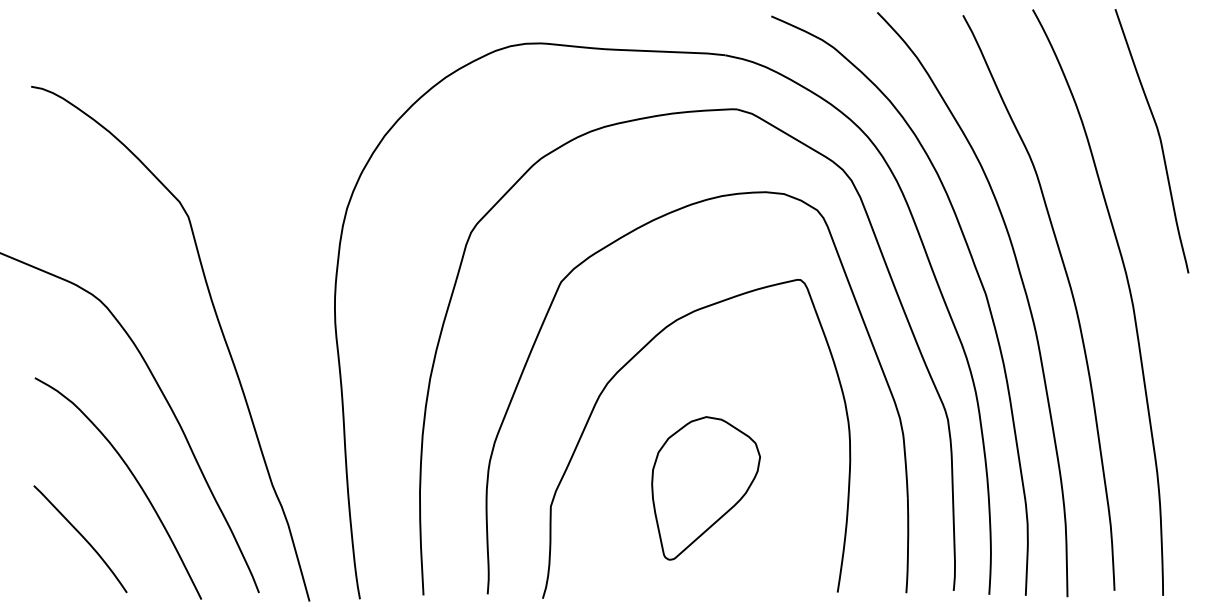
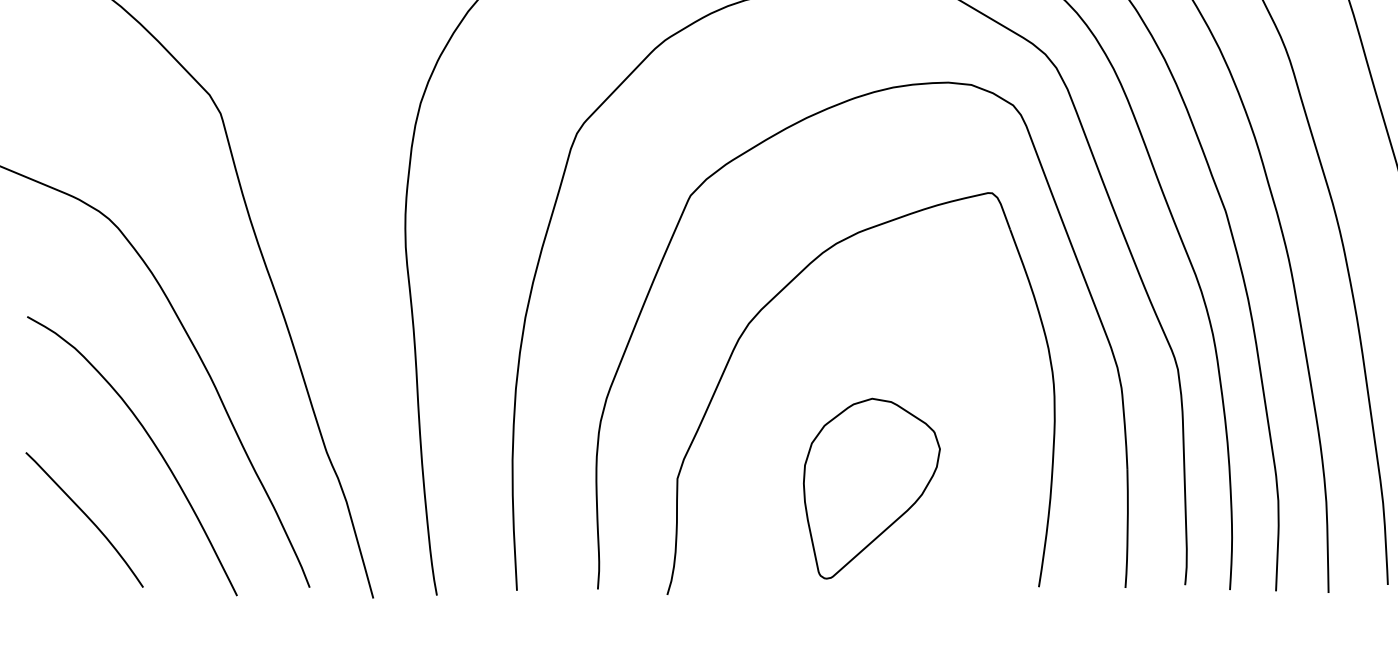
part: (705, 488) -> (871, 488), moved

